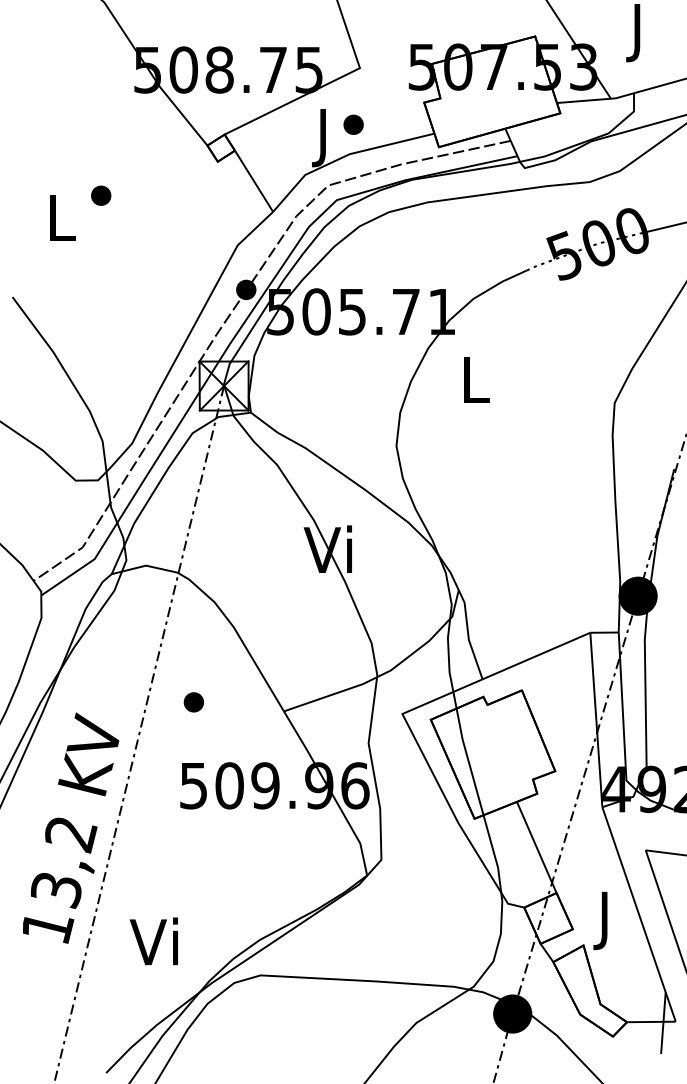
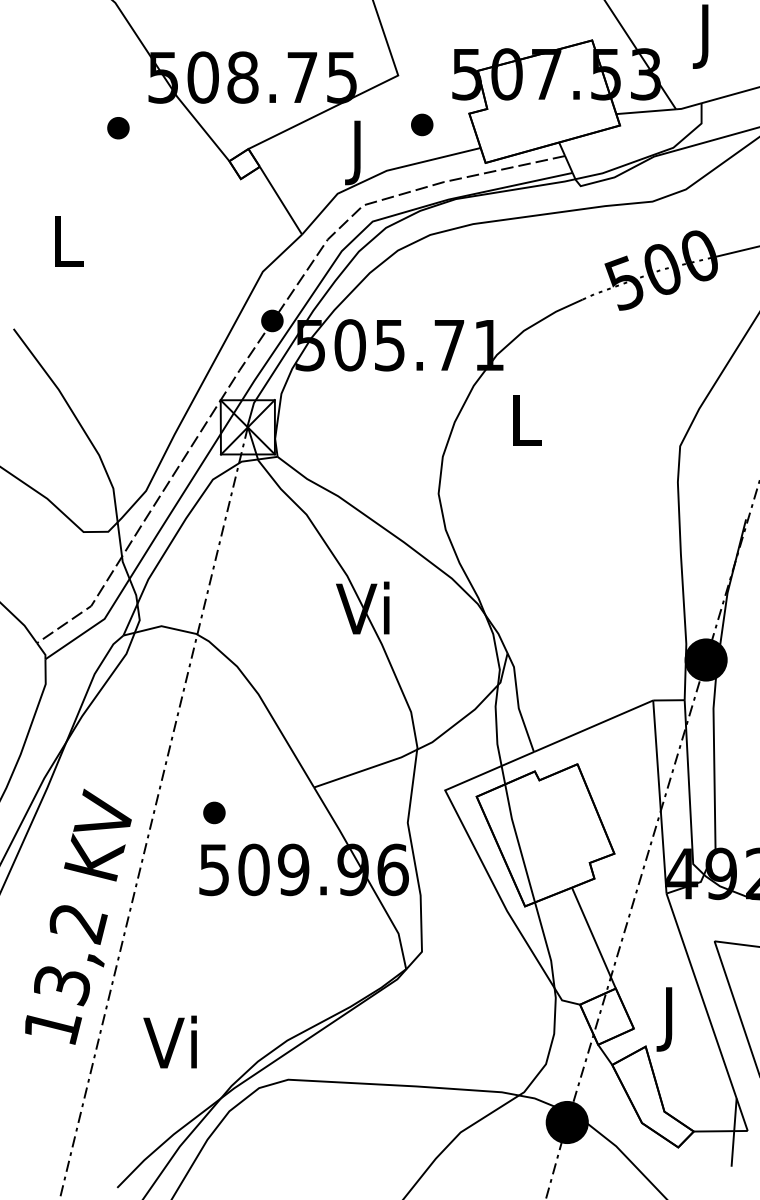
part: (353, 124) -> (422, 124), moved
part: (101, 195) -> (118, 127), moved
part: (193, 702) -> (213, 813), moved

